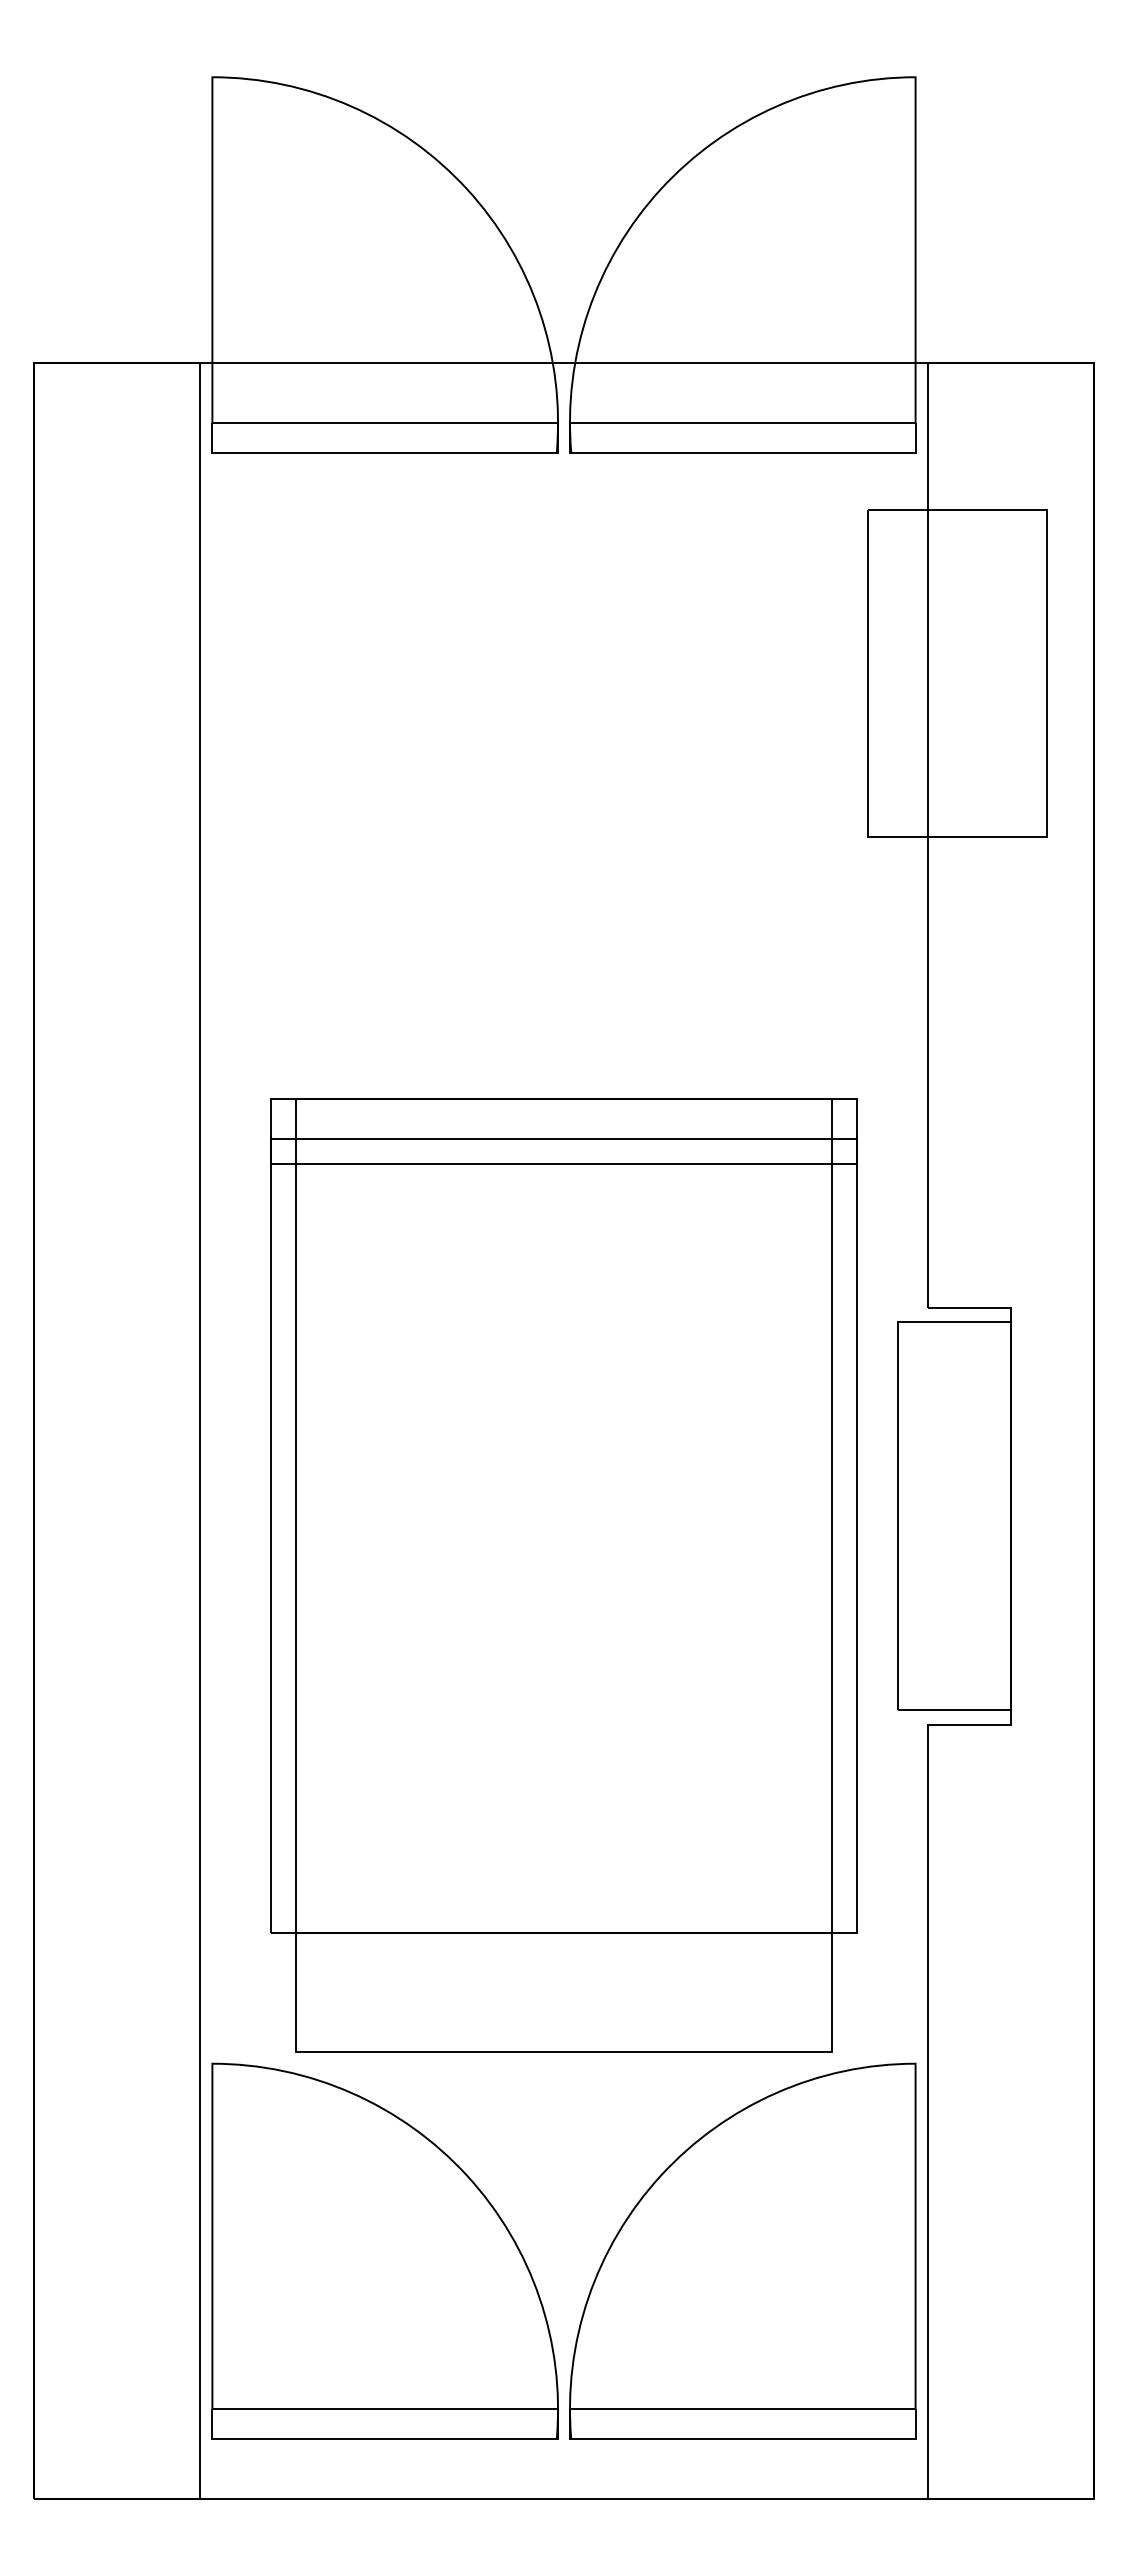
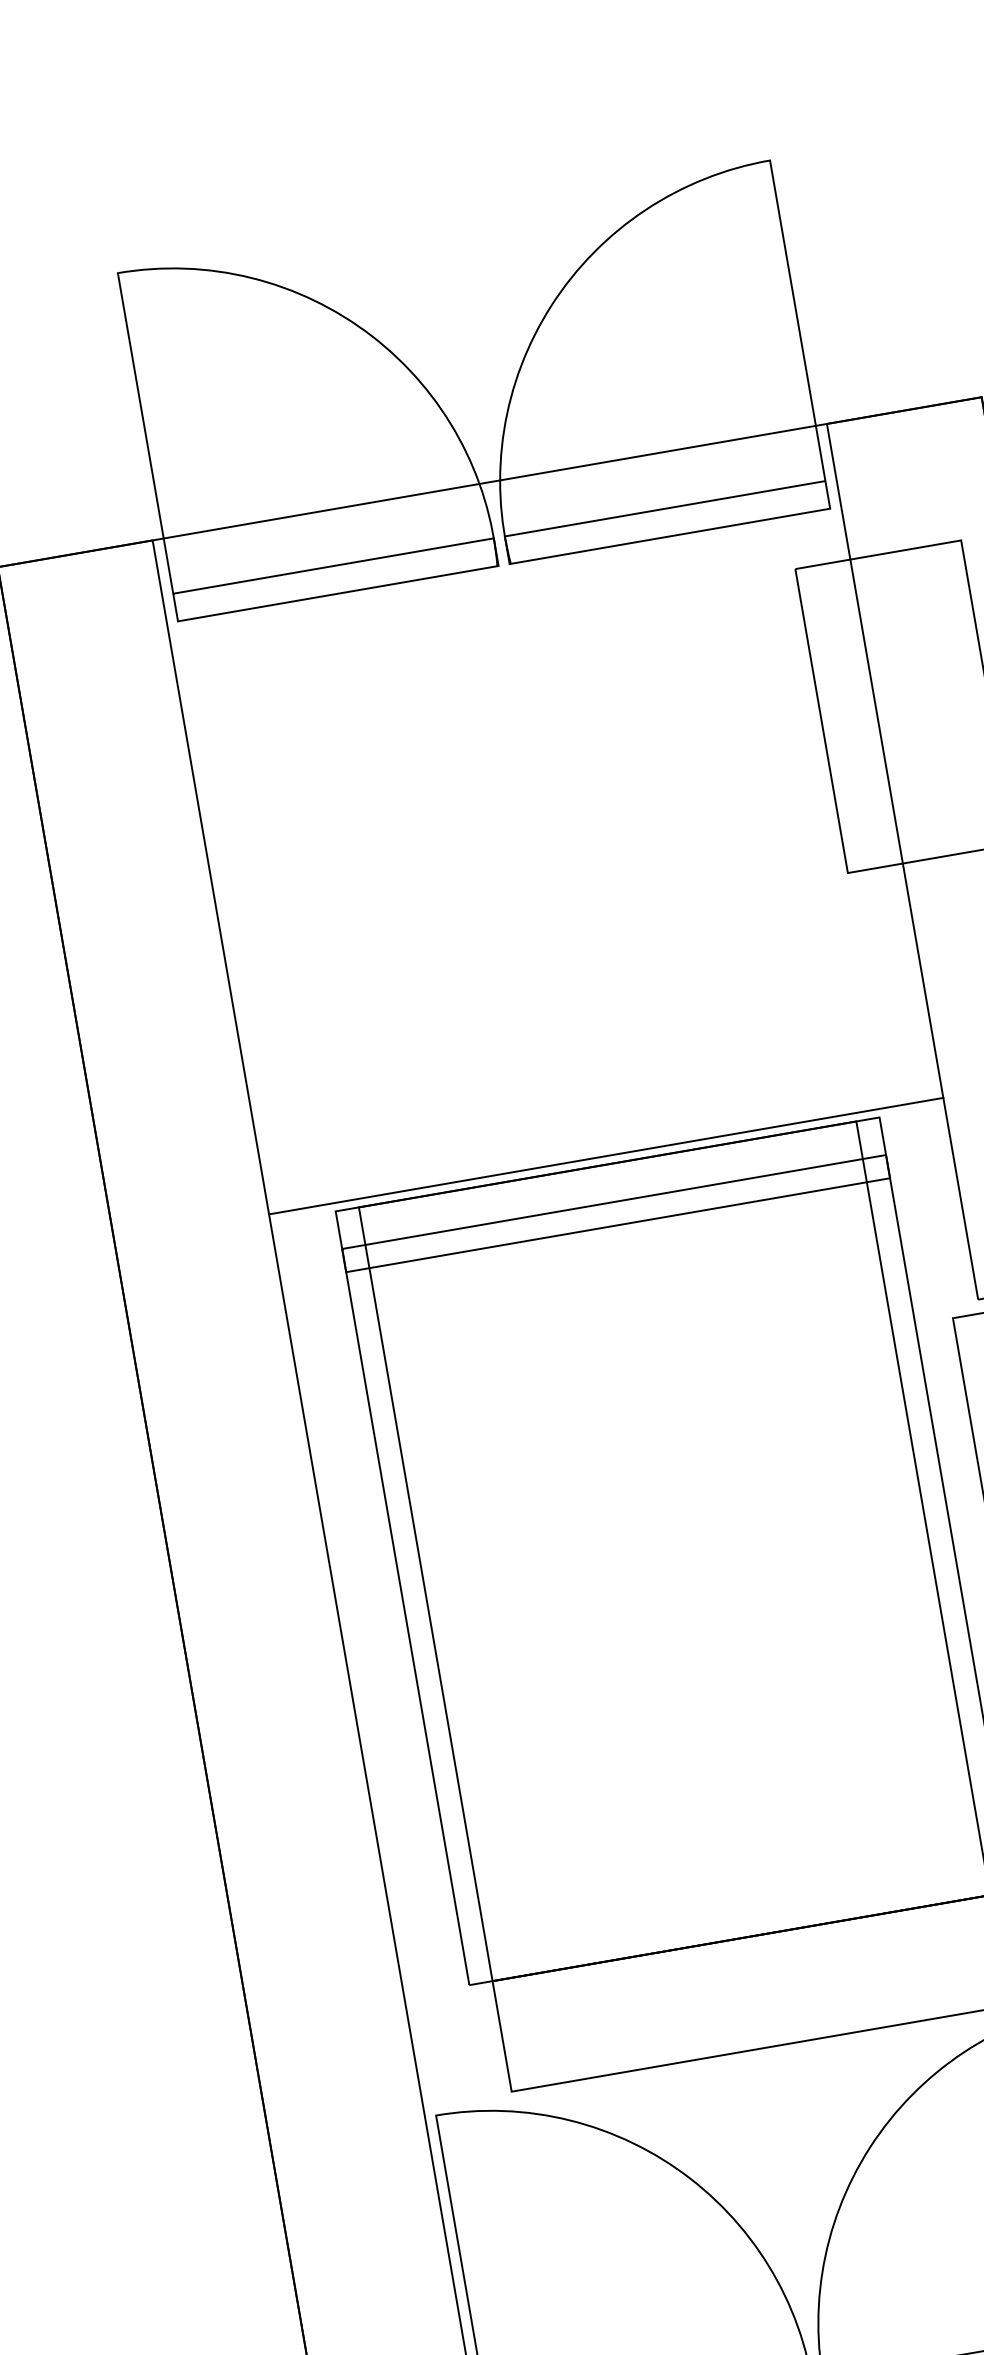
line: (563, 1090) -> (605, 1156), added

